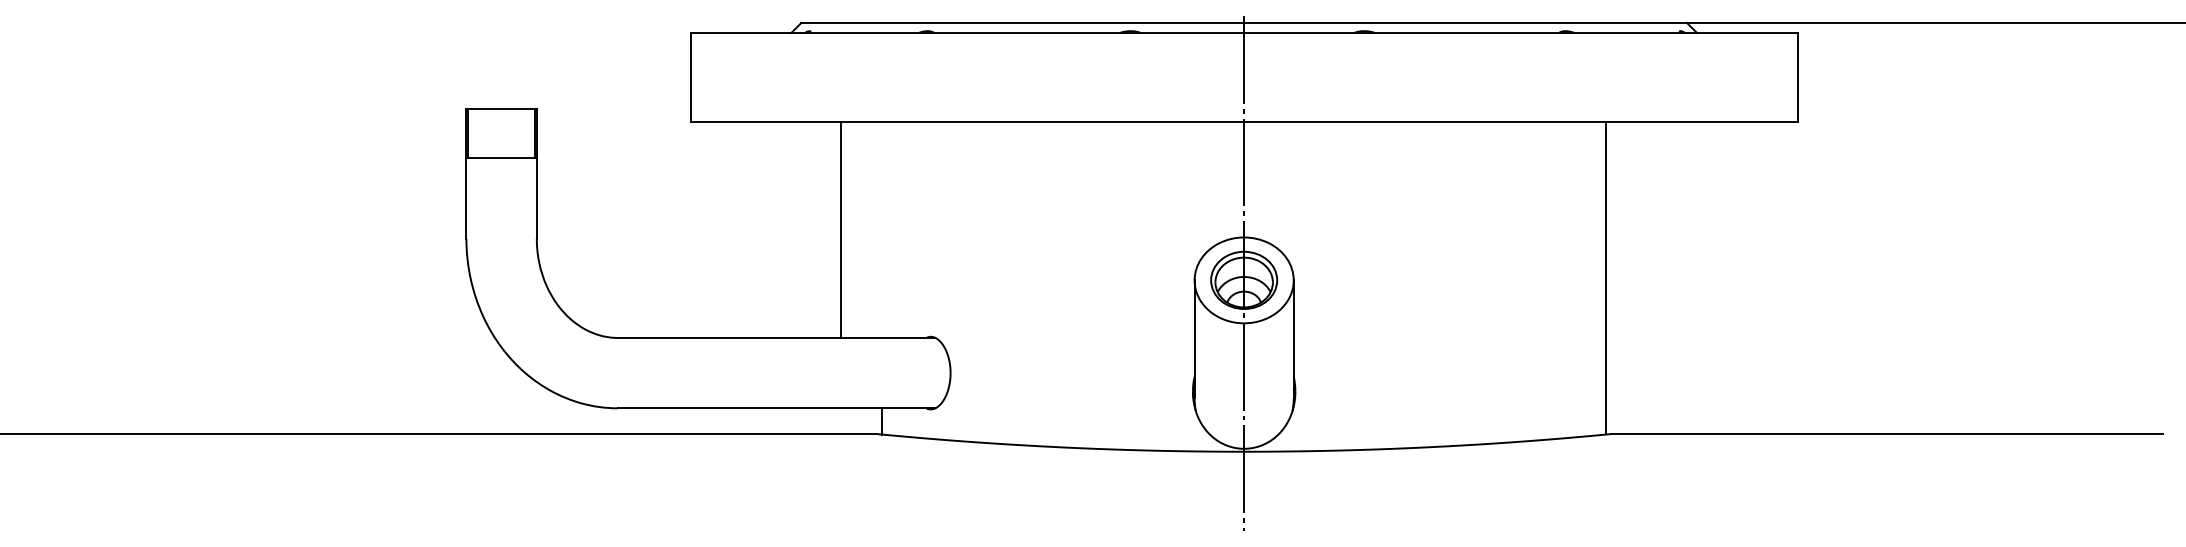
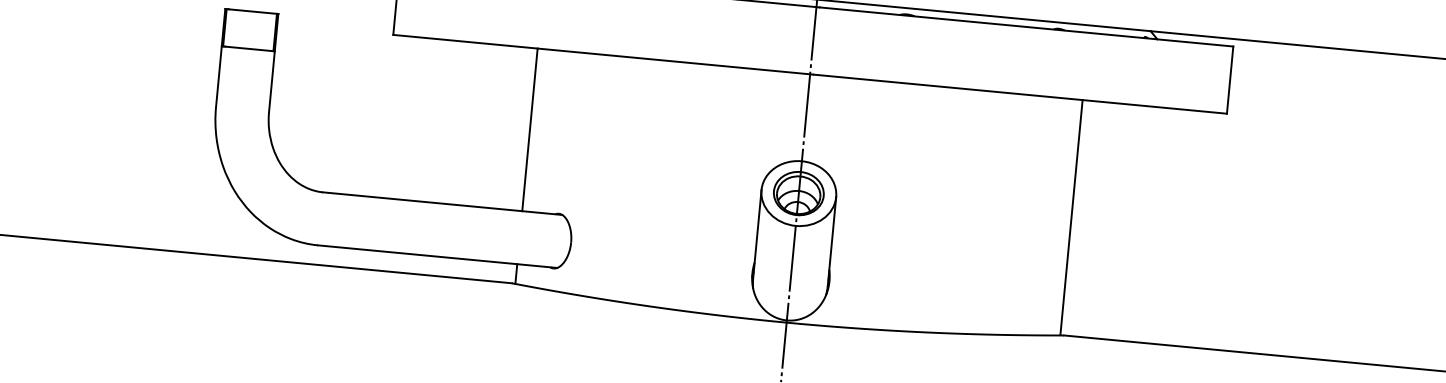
line: (841, 229) -> (530, 129), moved

